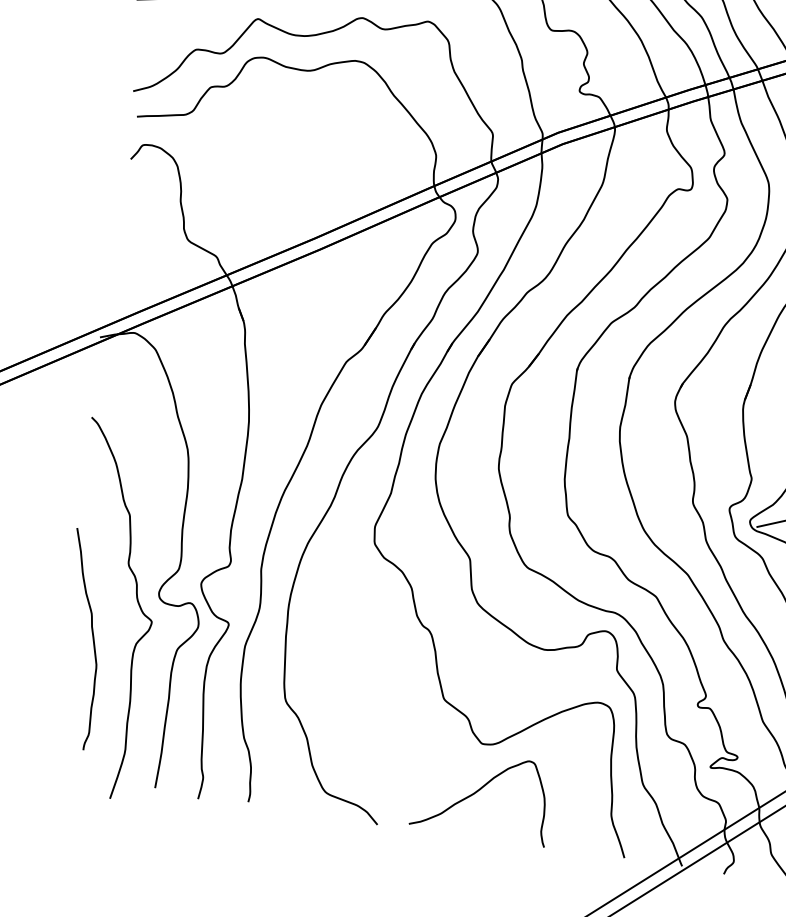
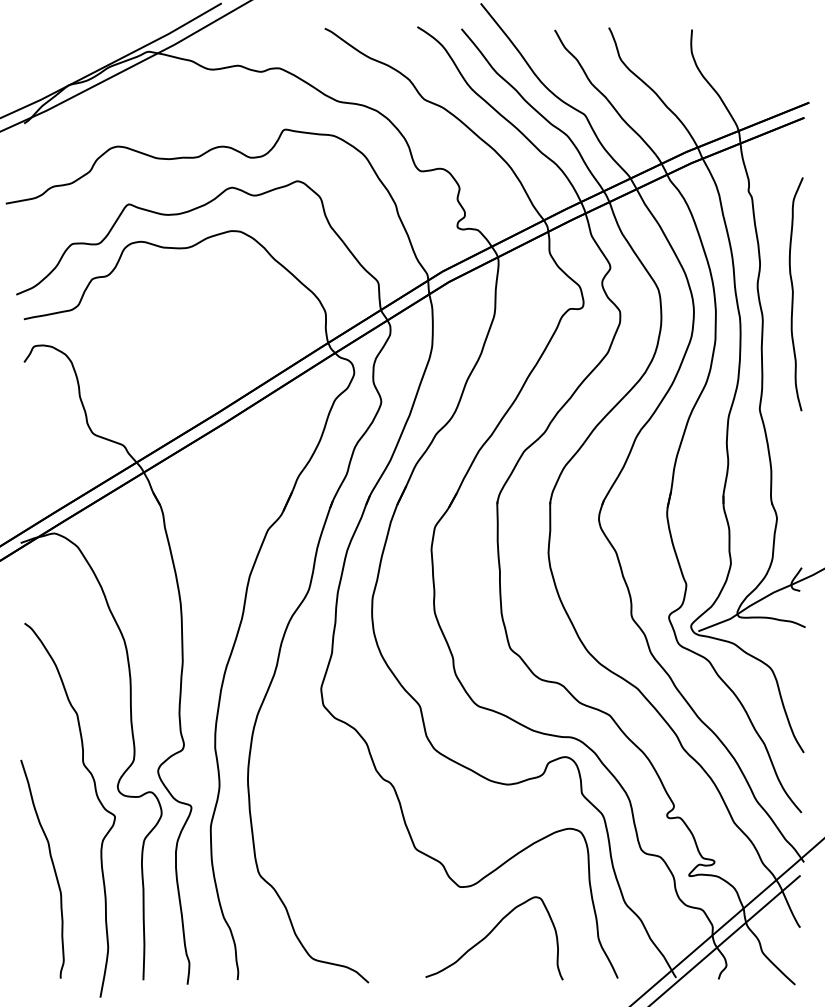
curve: (92, 638) -> (52, 866), moved
curve: (479, 790) -> (490, 933), moved

